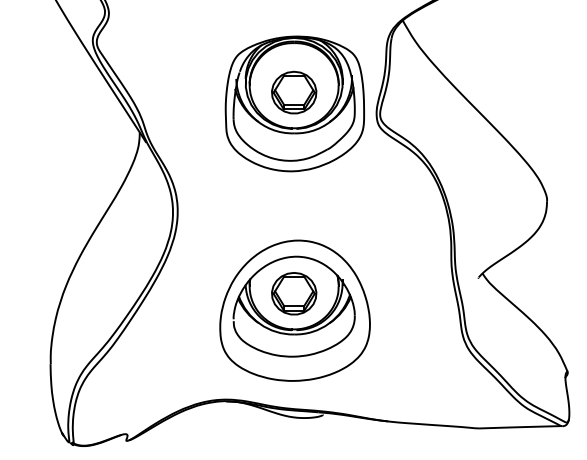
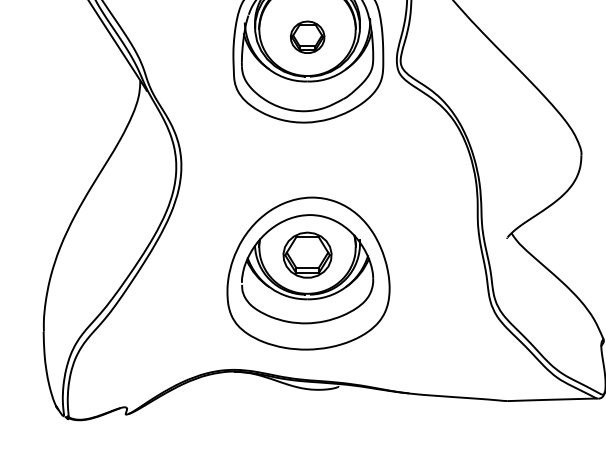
part: (294, 92) -> (307, 37), size x0.7

